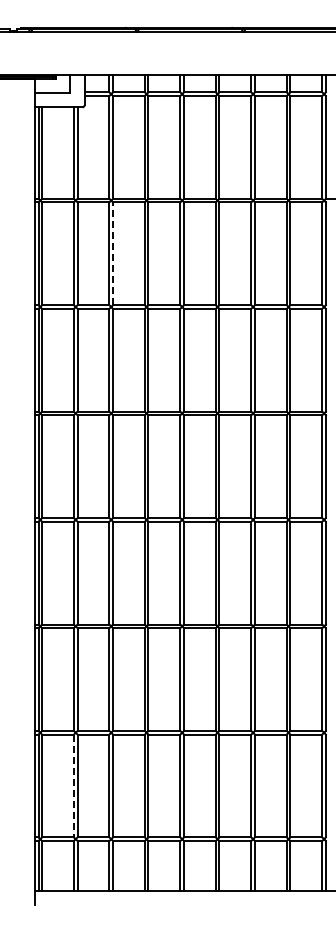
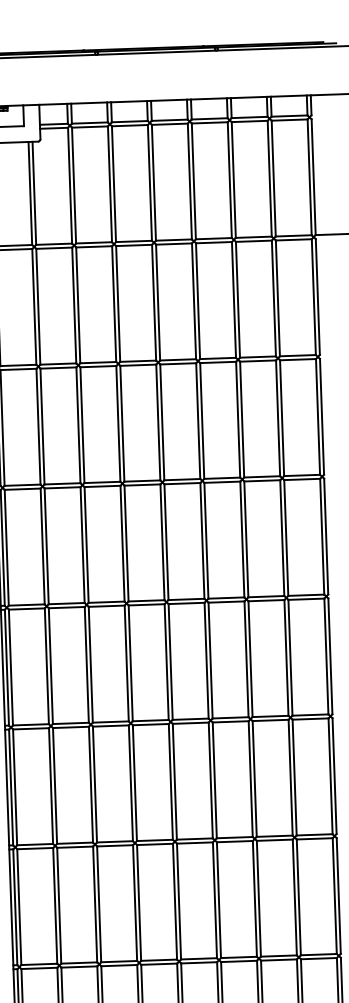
line: (113, 253) -> (78, 304), dashed -> solid
line: (73, 786) -> (54, 906), dashed -> solid

